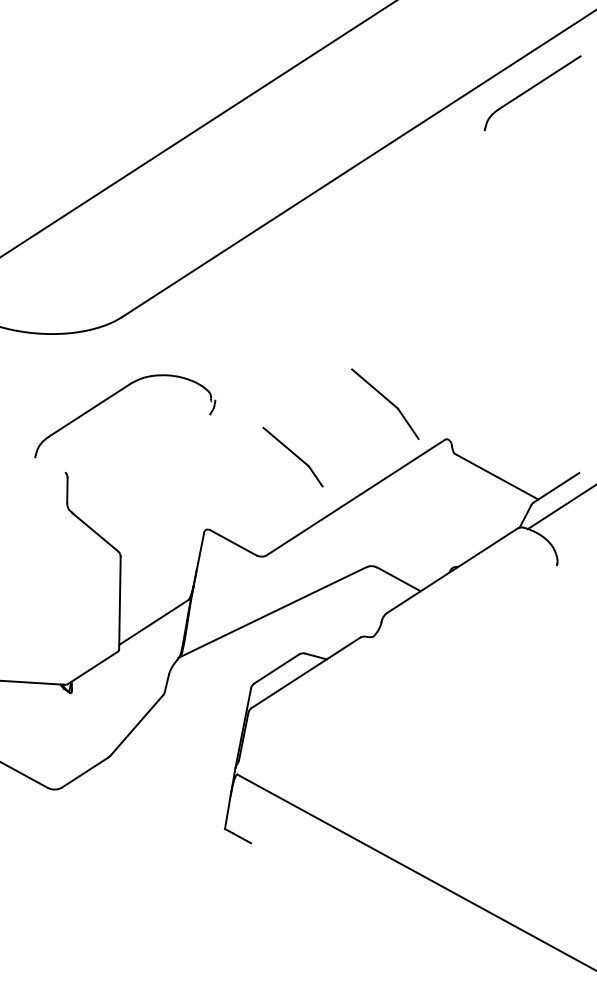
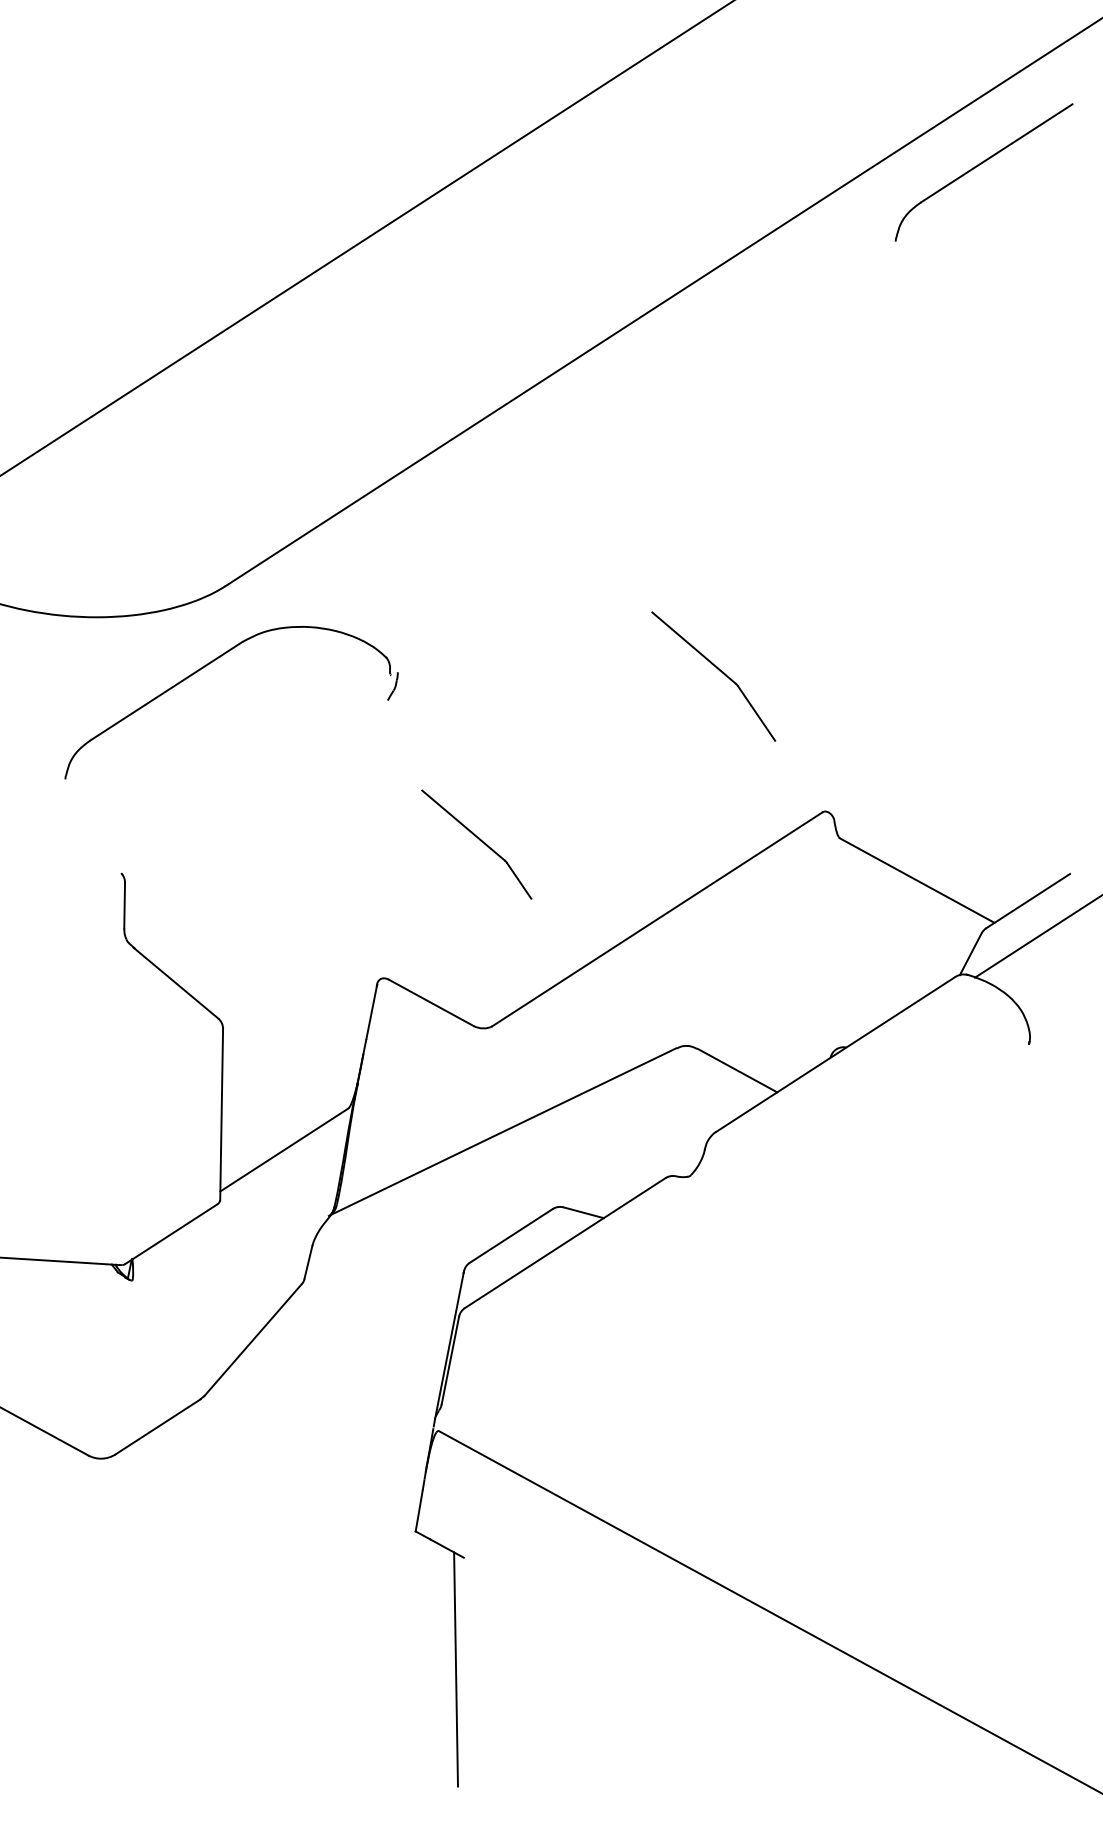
part: (111, 397) -> (206, 667), moved
part: (385, 403) -> (714, 675), moved
part: (292, 456) -> (475, 843), moved
line: (246, 903) -> (455, 1669), added

